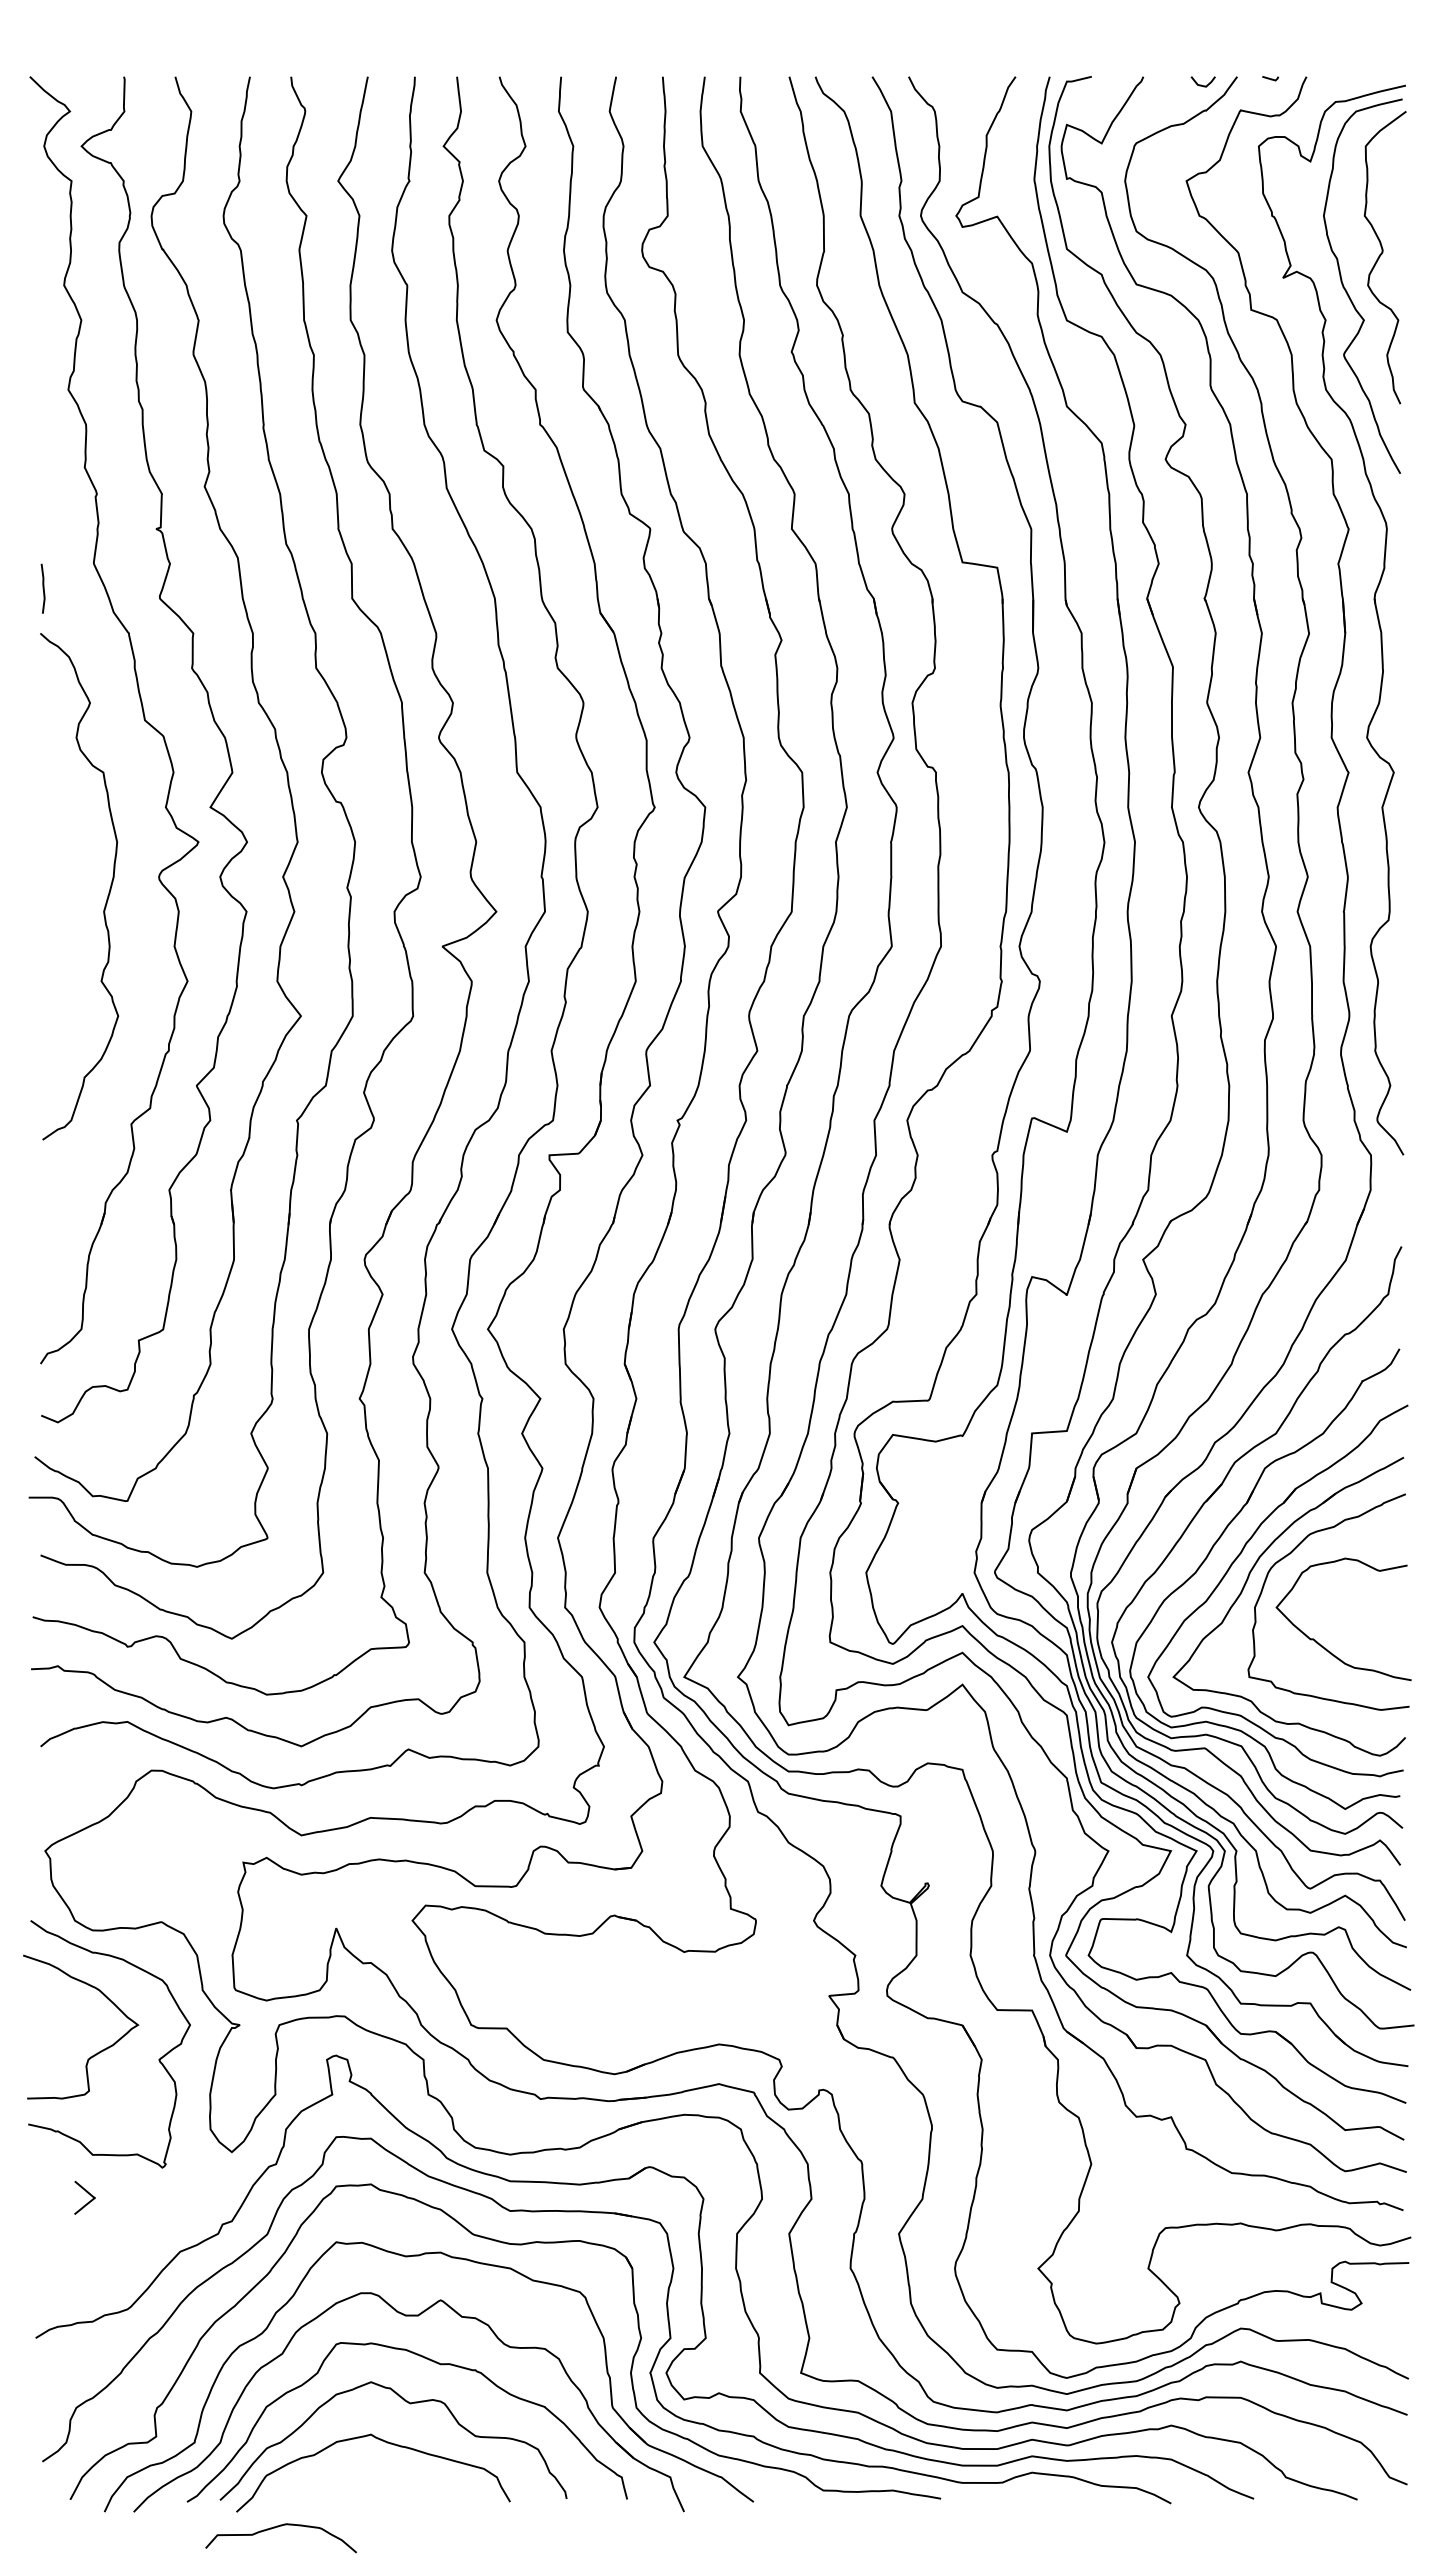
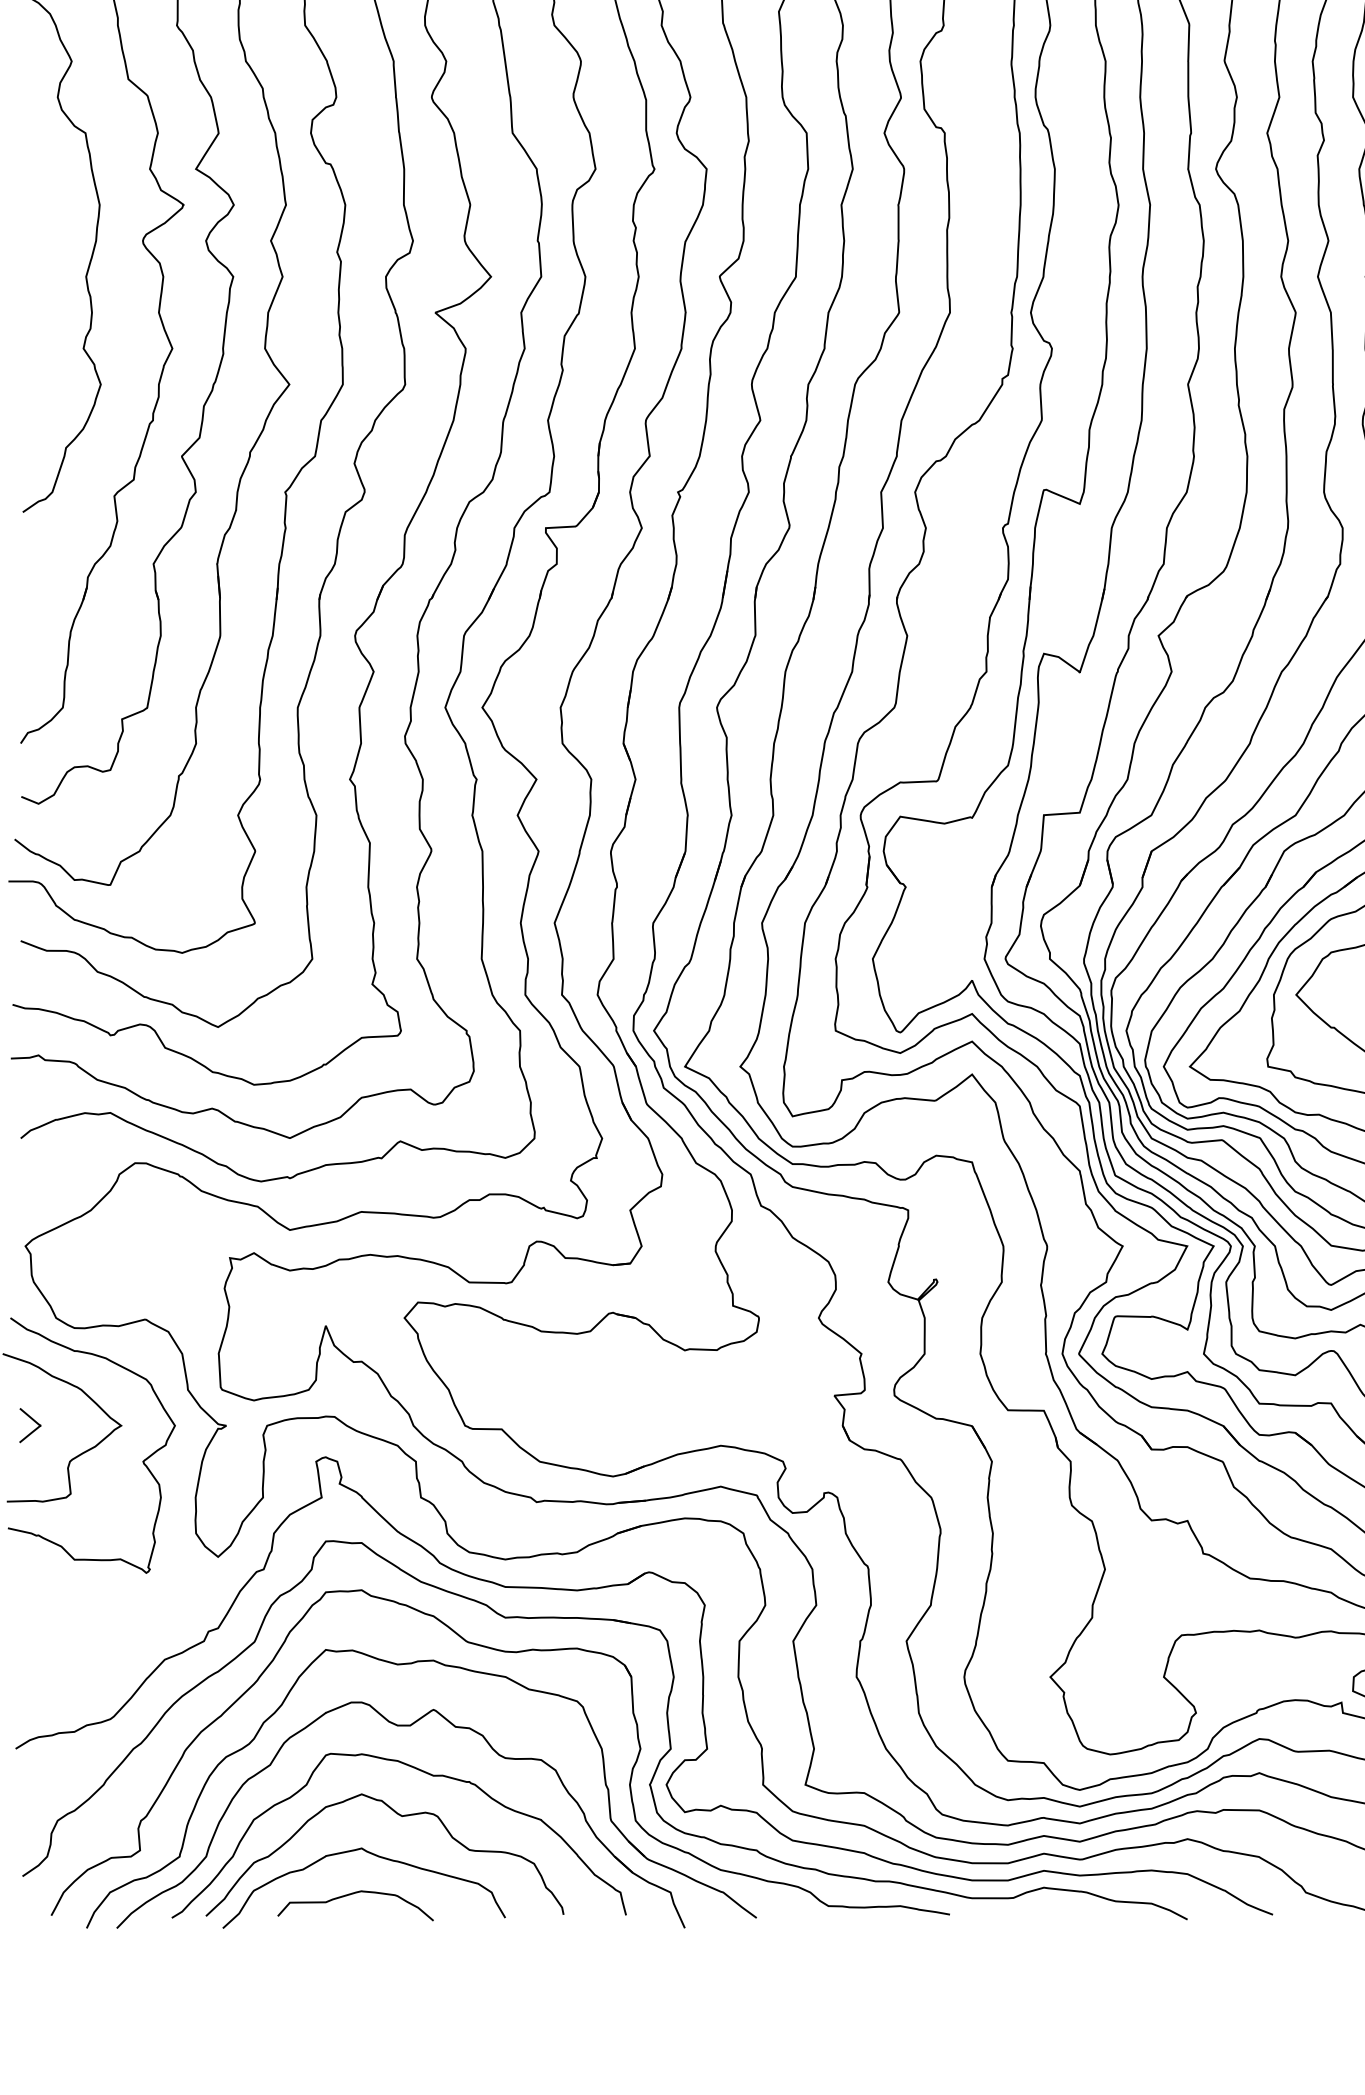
curve: (87, 2193) -> (32, 1421), moved
curve: (278, 2527) -> (352, 1894), moved

